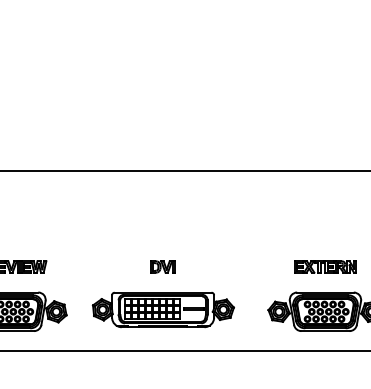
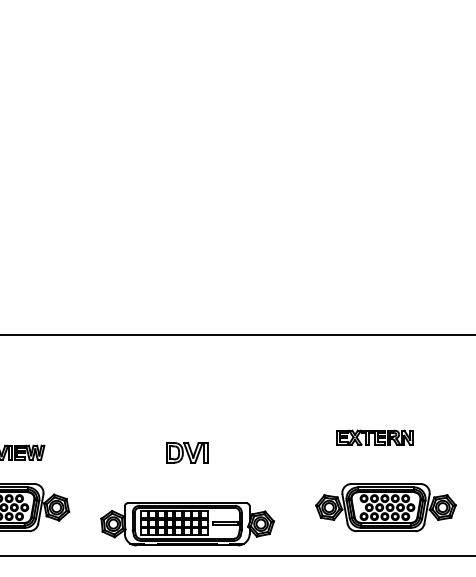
part: (163, 266) -> (187, 452), size x1.4
part: (325, 266) -> (374, 437), moved
part: (163, 310) -> (187, 524), moved

